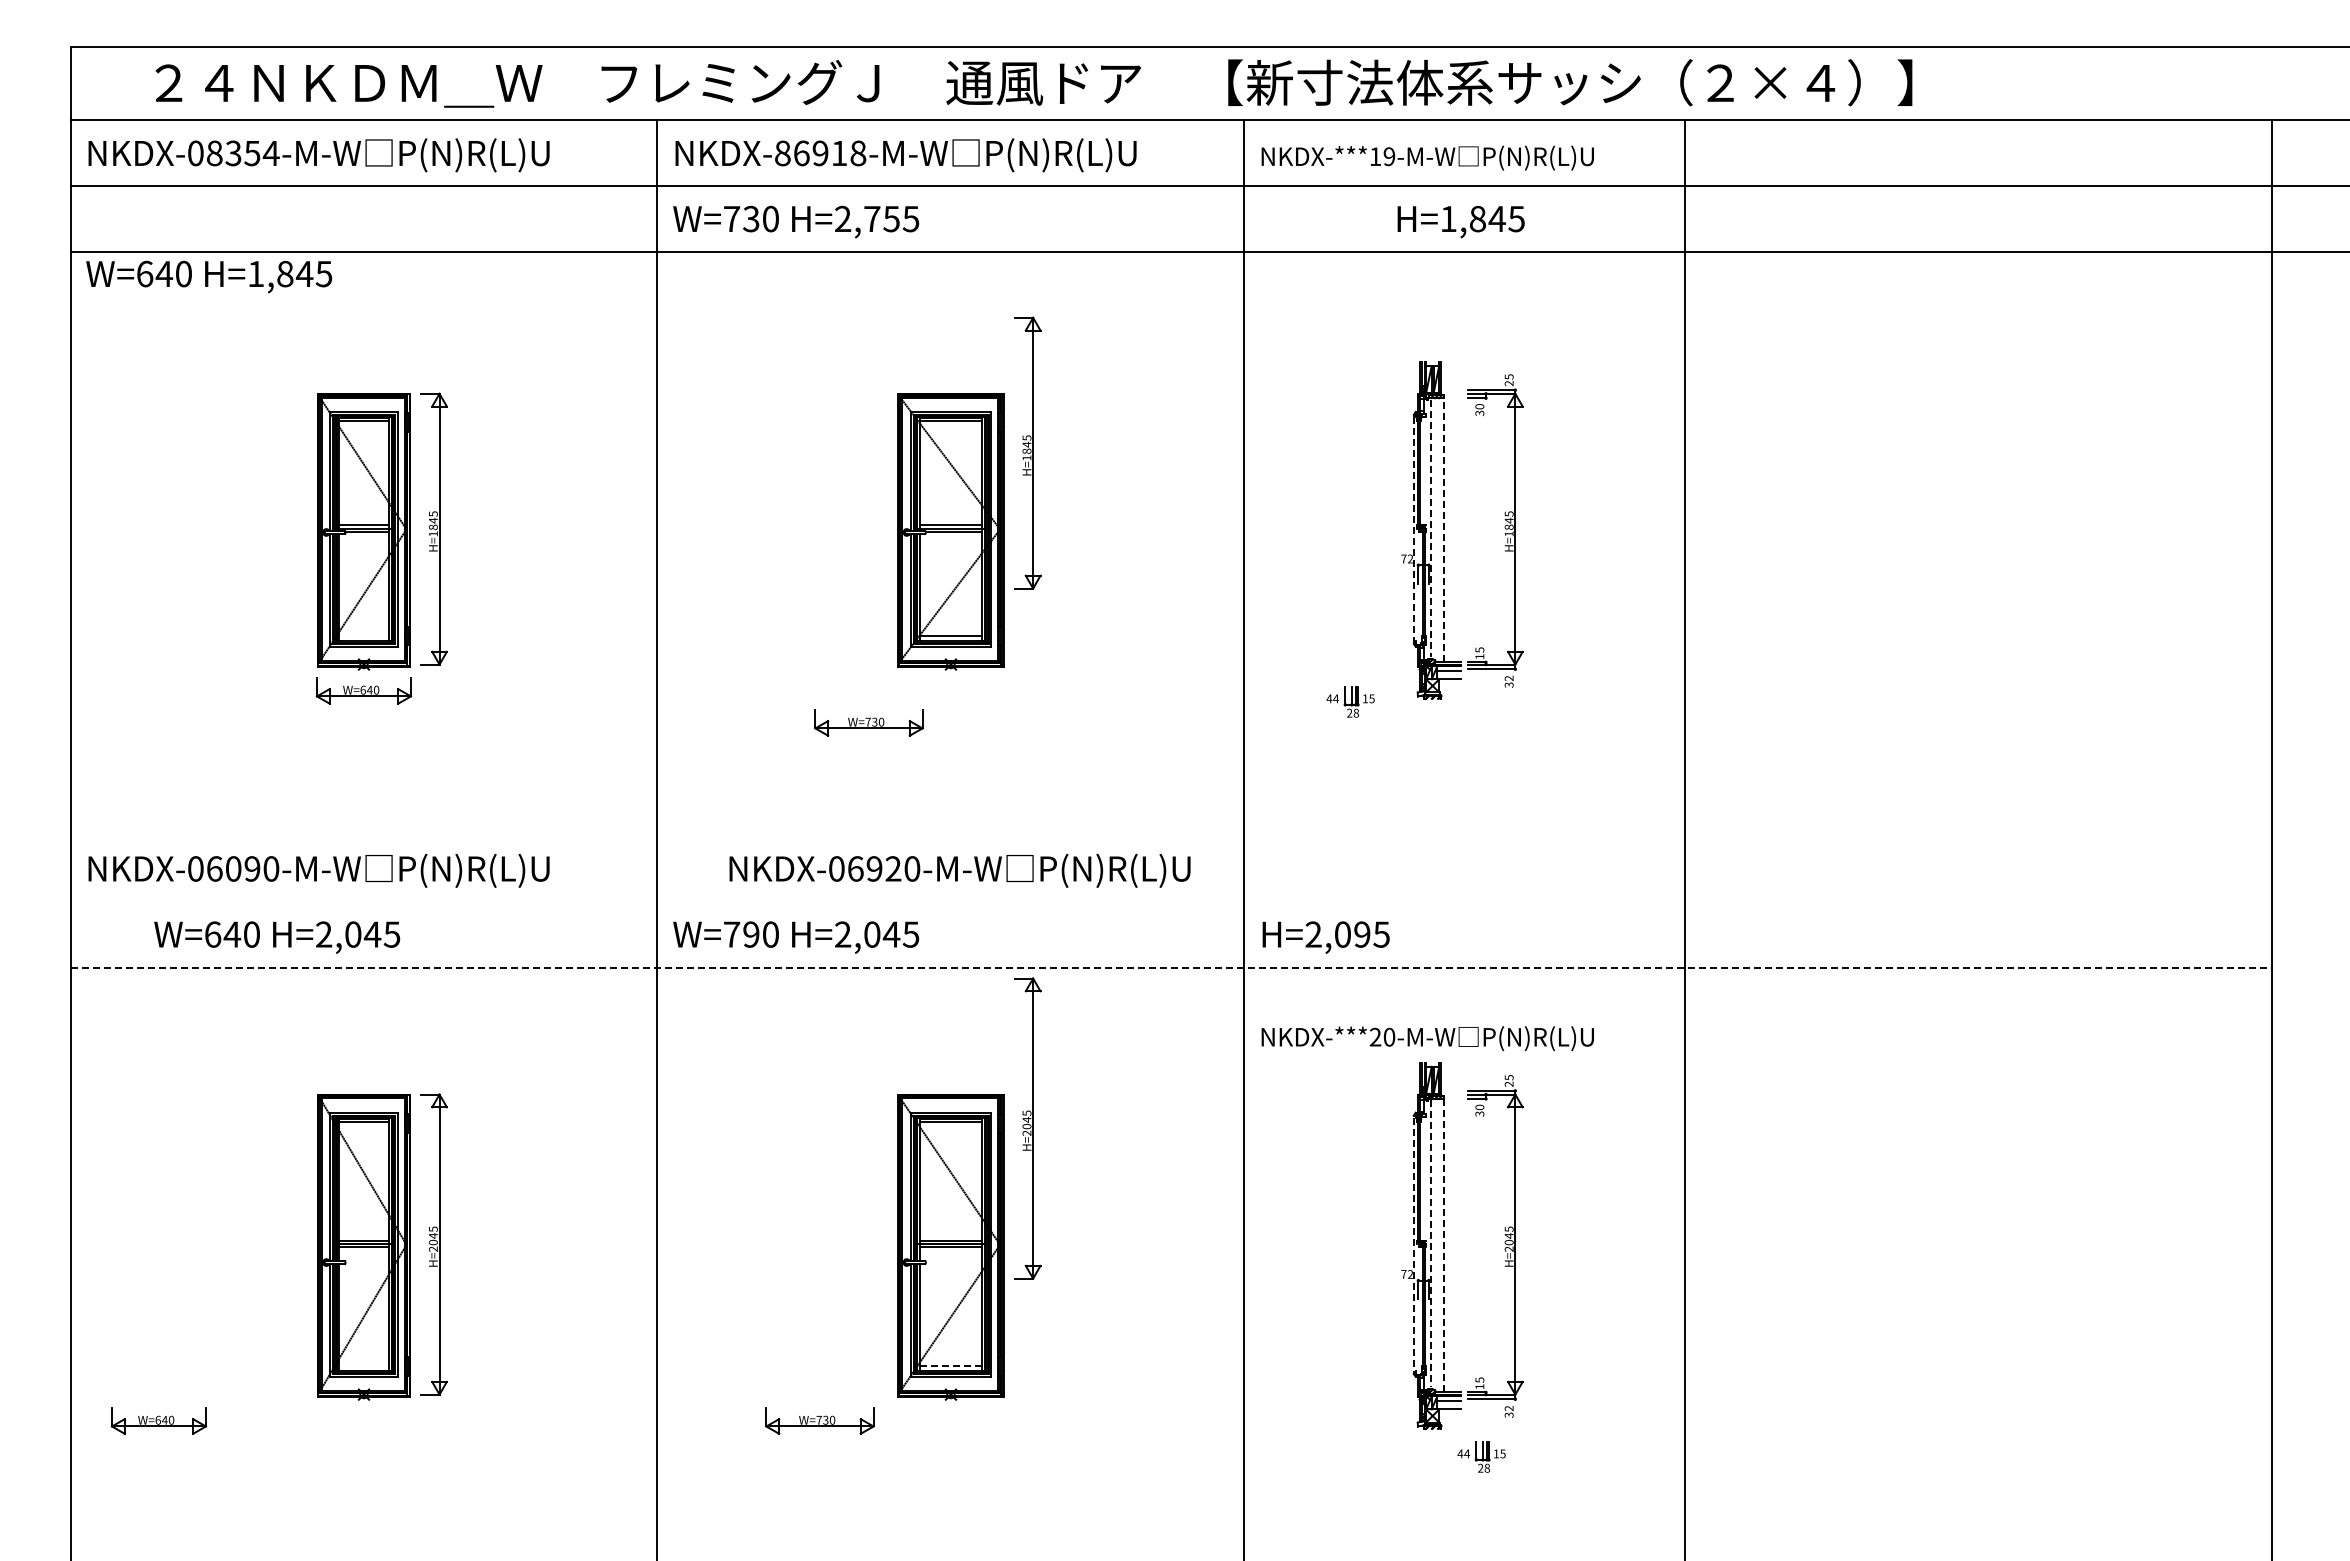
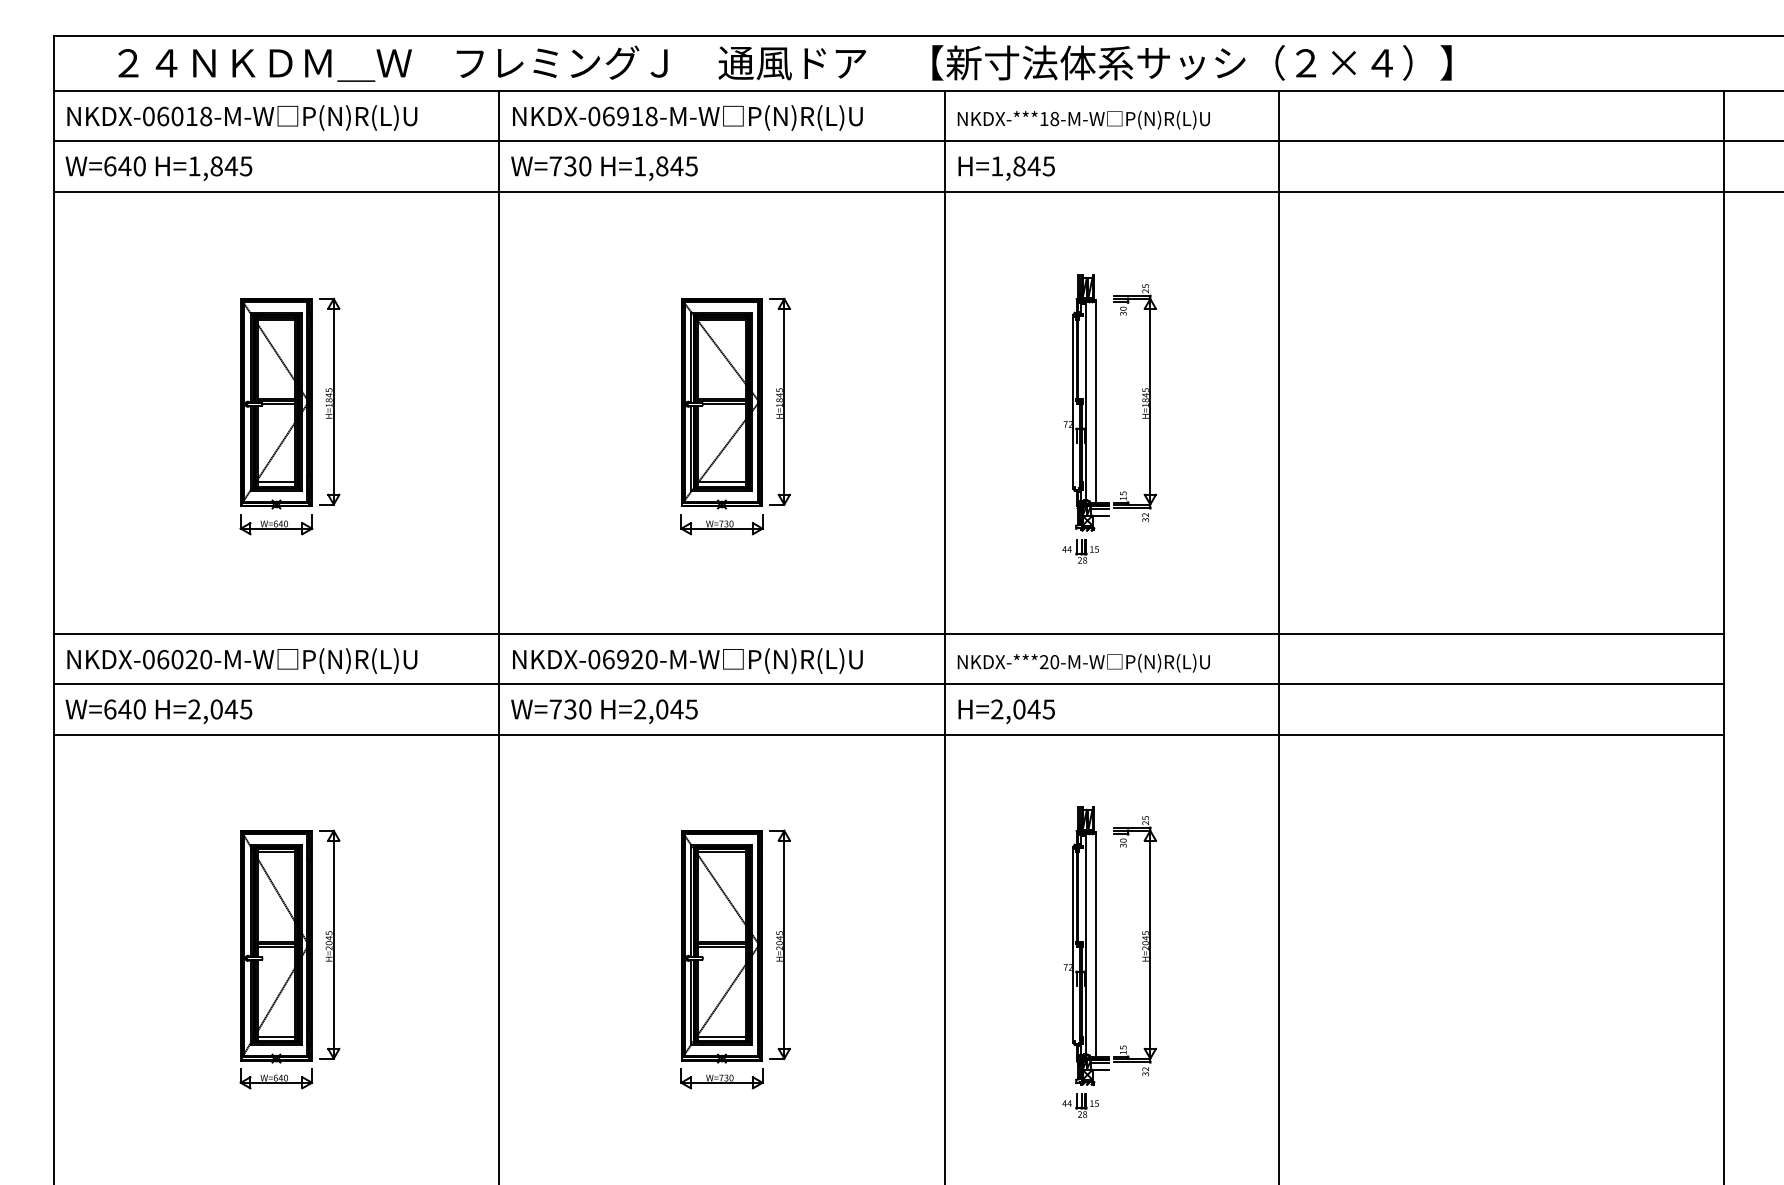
text: (243, 153) -> (184, 116), NKDX-08354-M-W -> NKDX-06018-M-W
text: (782, 153) -> (594, 116), NKDX-86918-M-W -> NKDX-06918-M-W
text: (1389, 156) -> (1054, 118), NKDX-***19-M-W -> NKDX-***18-M-W
text: (867, 218) -> (658, 165), H=2,755 -> H=1,845
text: (1460, 222) -> (1006, 168), moved
text: (209, 276) -> (159, 168), moved
part: (1027, 452) -> (780, 401), moved
line: (1430, 528) -> (1085, 401), dashed -> solid
line: (1444, 528) -> (1096, 401), dashed -> solid
line: (1413, 529) -> (1073, 401), dashed -> solid
line: (363, 635) -> (276, 482), added
part: (1350, 701) -> (1080, 551), moved
part: (868, 722) -> (721, 524), moved
line: (1170, 835) -> (888, 634), added
text: (252, 868) -> (191, 659), NKDX-06090-M-W -> NKDX-06020-M-W
text: (959, 870) -> (687, 660), moved
line: (1170, 901) -> (888, 684), added
text: (751, 934) -> (570, 709), W=790 -> W=730
text: (1361, 934) -> (1033, 709), H=2,095 -> H=2,045
text: (277, 937) -> (159, 711), moved
line: (1171, 967) -> (889, 734), dashed -> solid
text: (1427, 1038) -> (1083, 663), moved
part: (1027, 1128) -> (780, 944), moved
line: (1444, 1243) -> (1096, 943), dashed -> solid
line: (1430, 1244) -> (1085, 944), dashed -> solid
line: (1413, 1245) -> (1073, 945), dashed -> solid
line: (363, 1365) -> (276, 1036), added
line: (950, 1365) -> (721, 1036), dashed -> solid
part: (158, 1420) -> (276, 1078), moved
part: (819, 1420) -> (721, 1078), moved
part: (1481, 1456) -> (1080, 1105), moved

